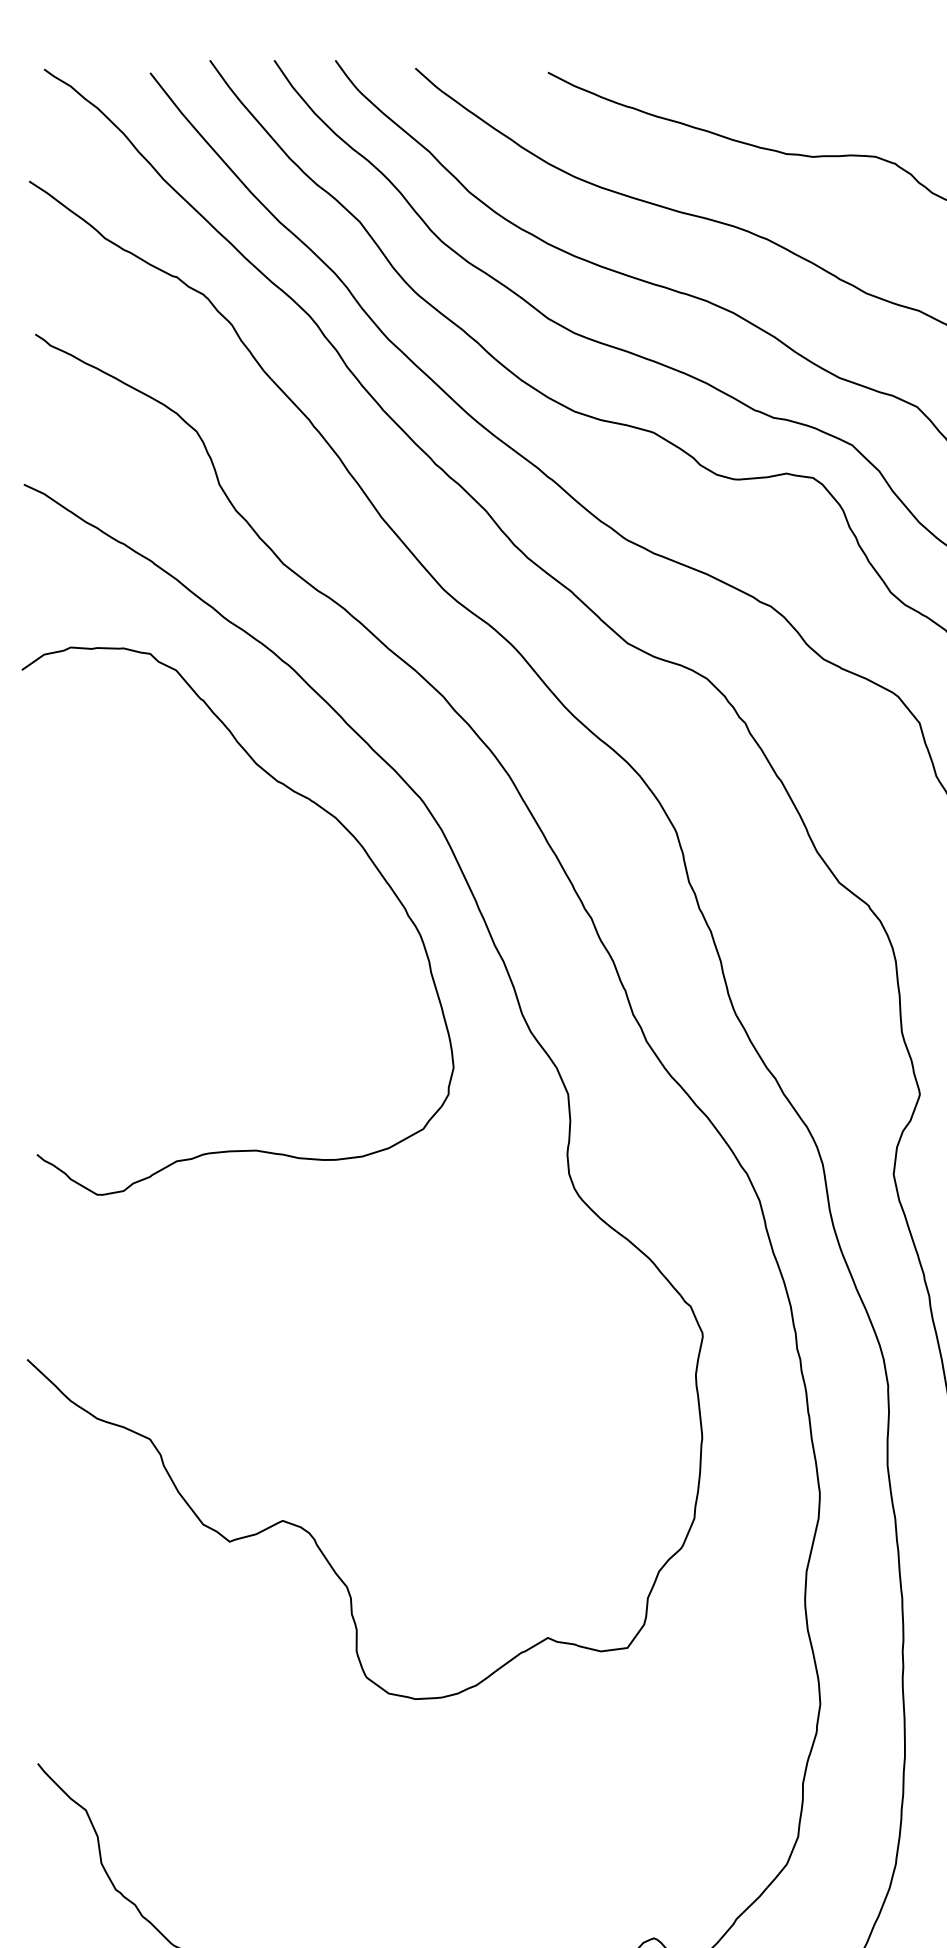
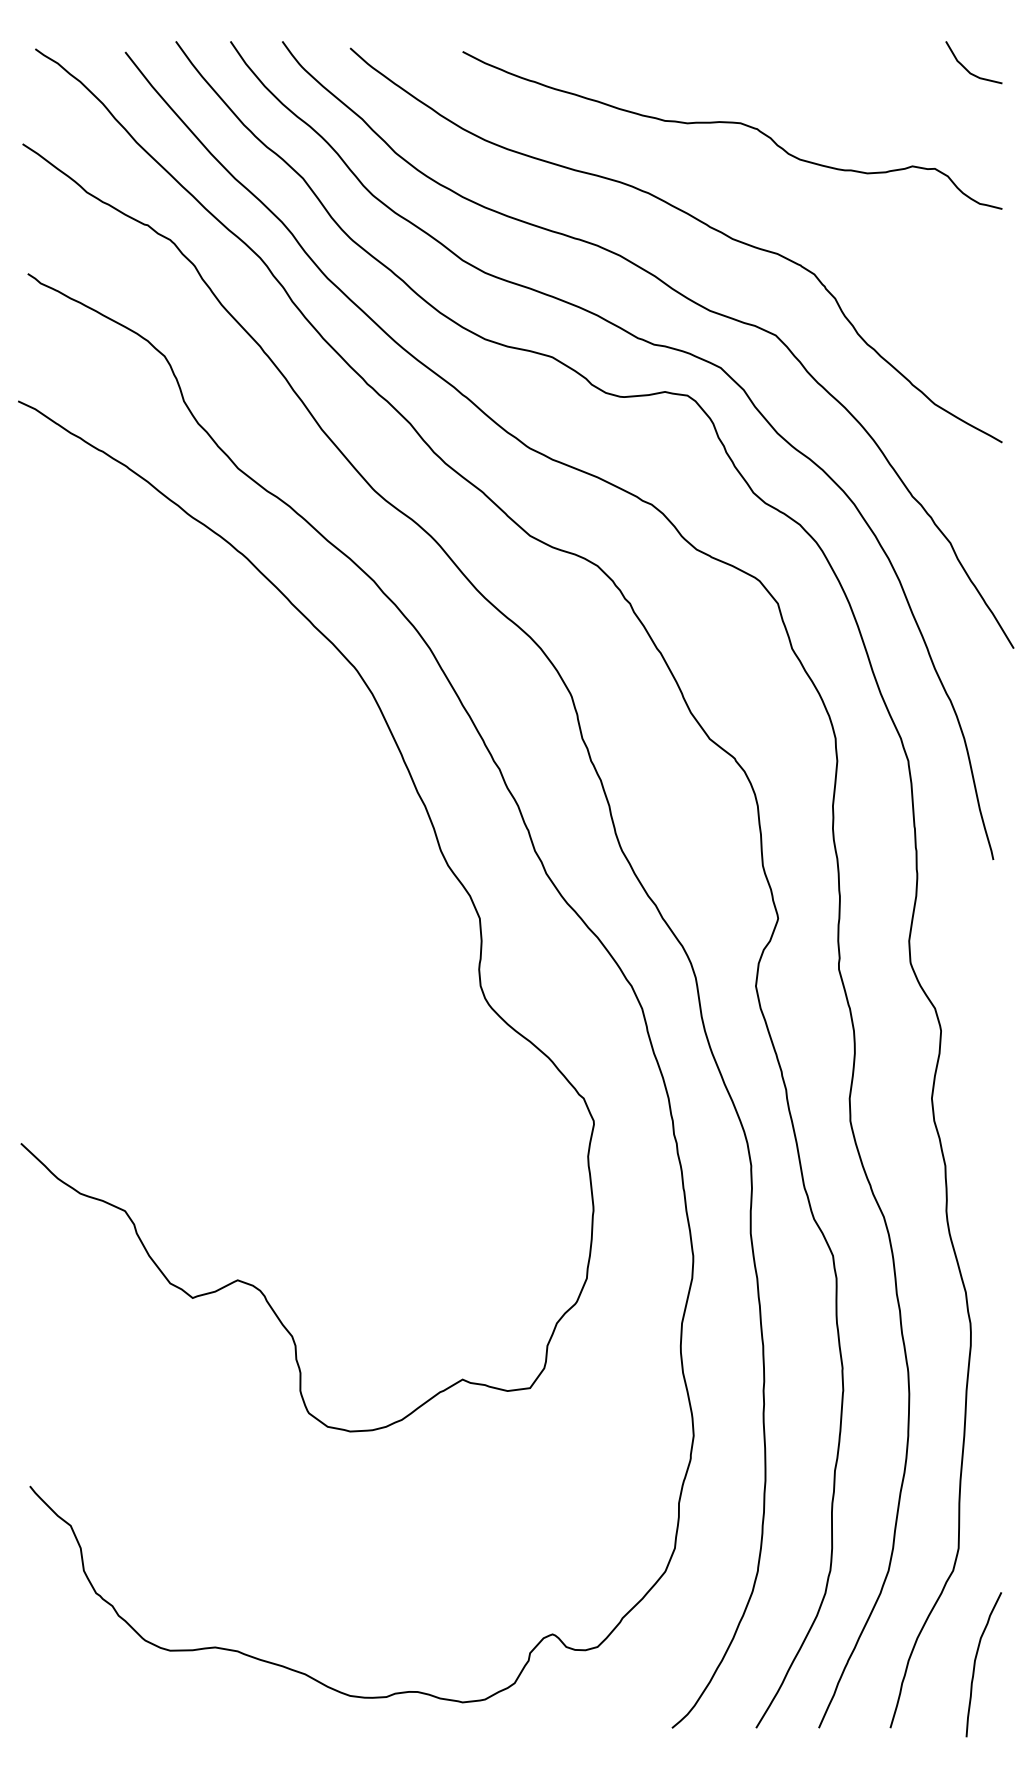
curve: (322, 810) -> (271, 677), removed

